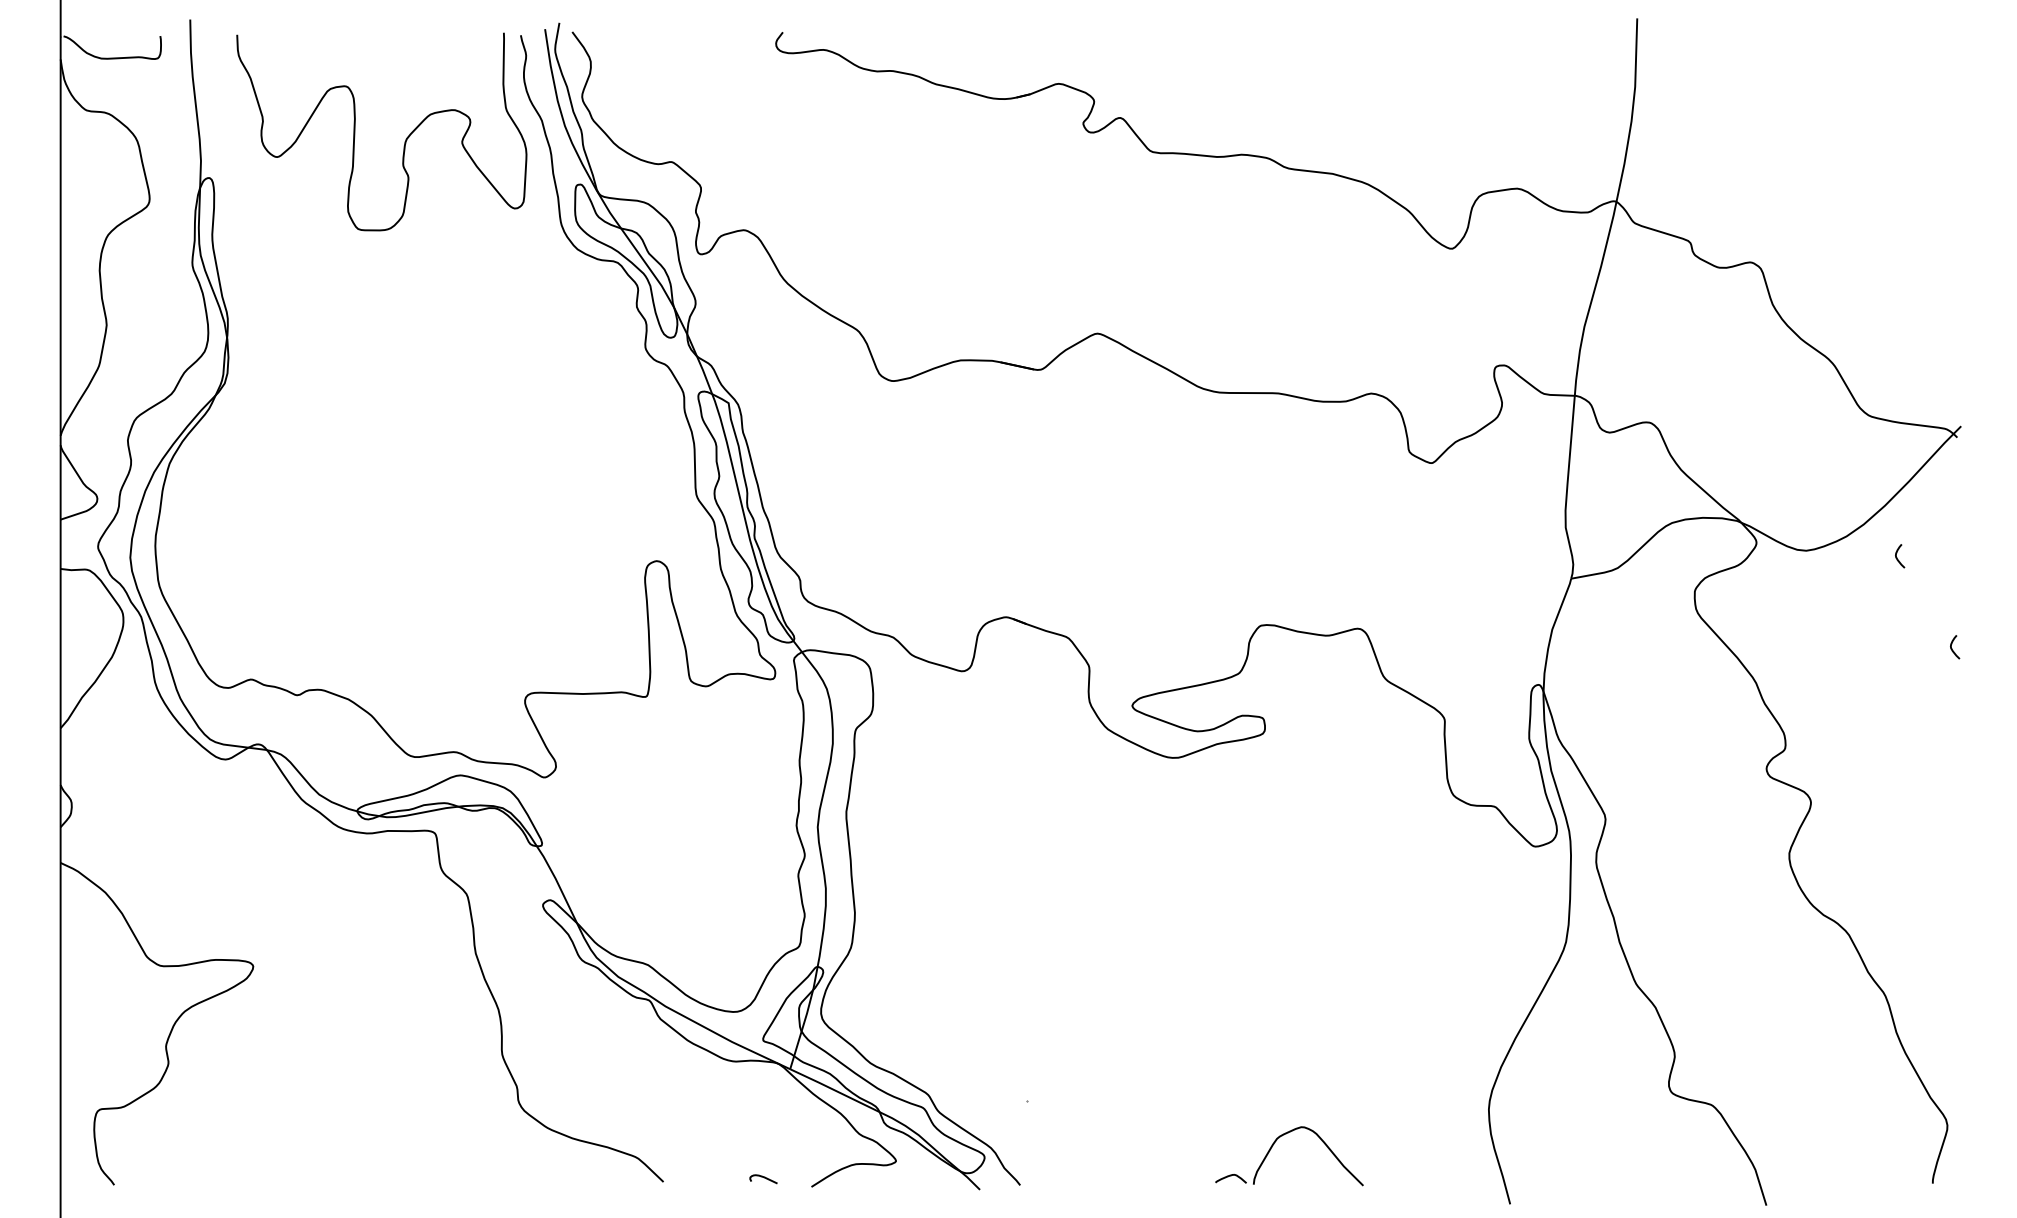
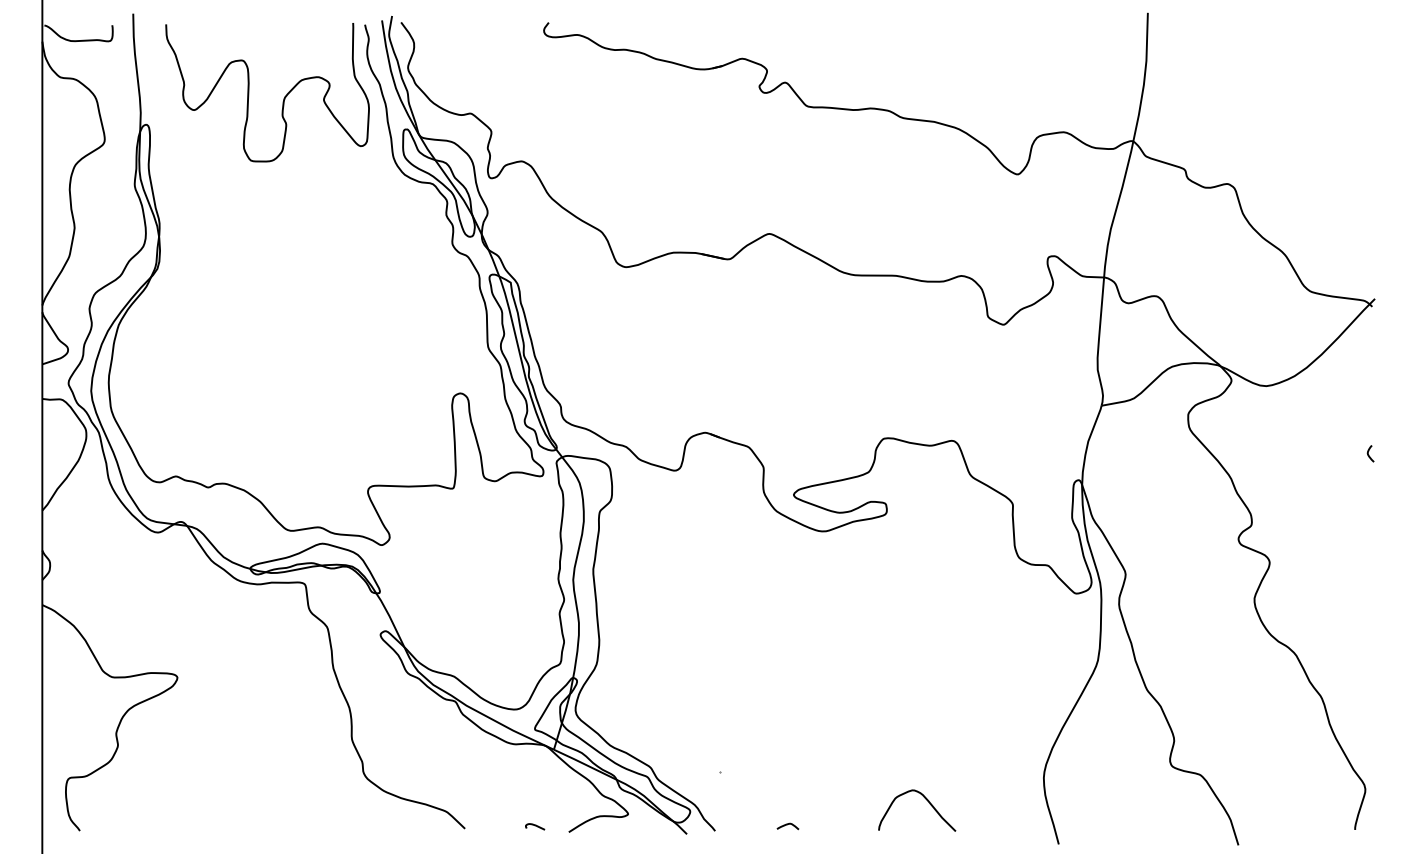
curve: (1897, 557) -> (1330, 390), removed
curve: (1230, 1176) -> (787, 824), moved

